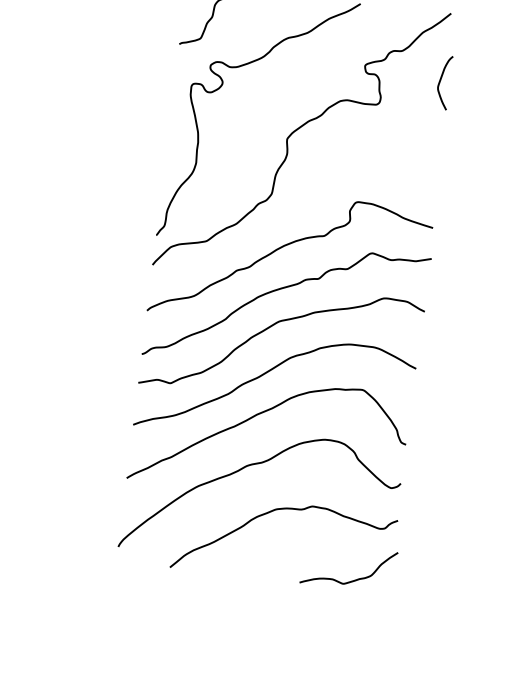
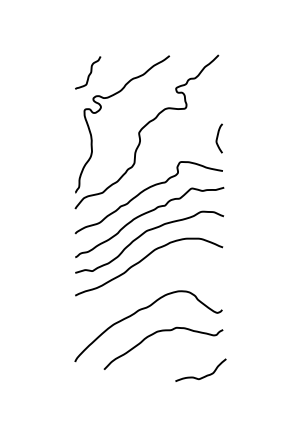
curve: (442, 80) -> (218, 137), moved
curve: (260, 415) -> (142, 282), removed
curve: (350, 579) -> (202, 376), moved

